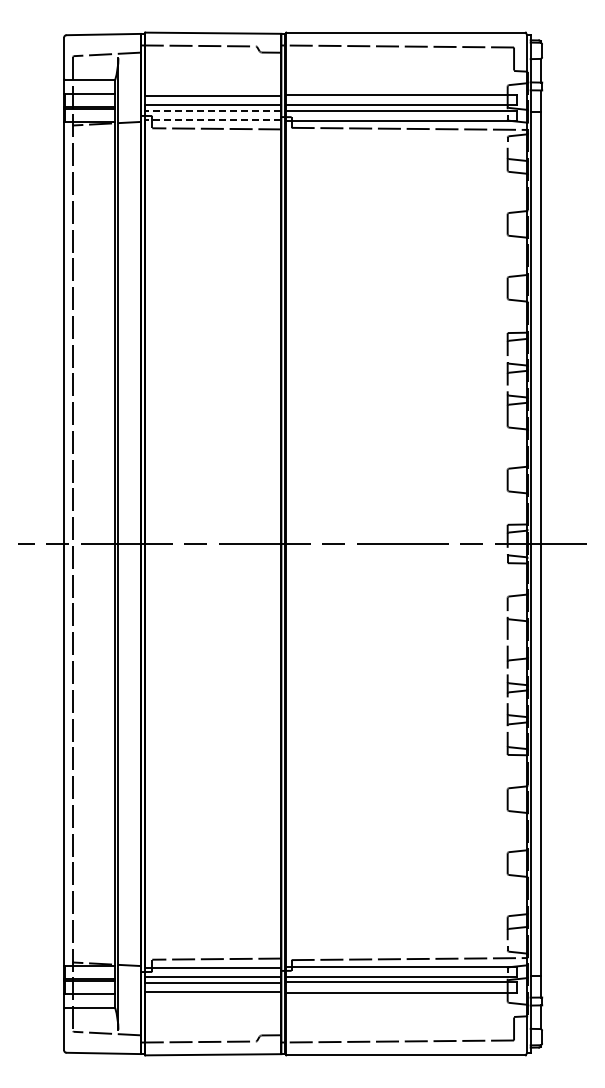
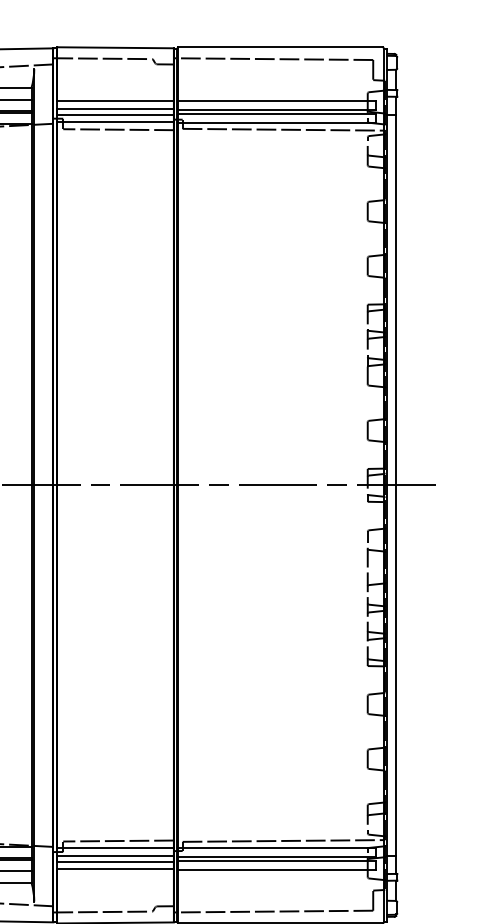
line: (212, 111) -> (114, 114), dashed -> solid
line: (212, 120) -> (114, 122), dashed -> solid

